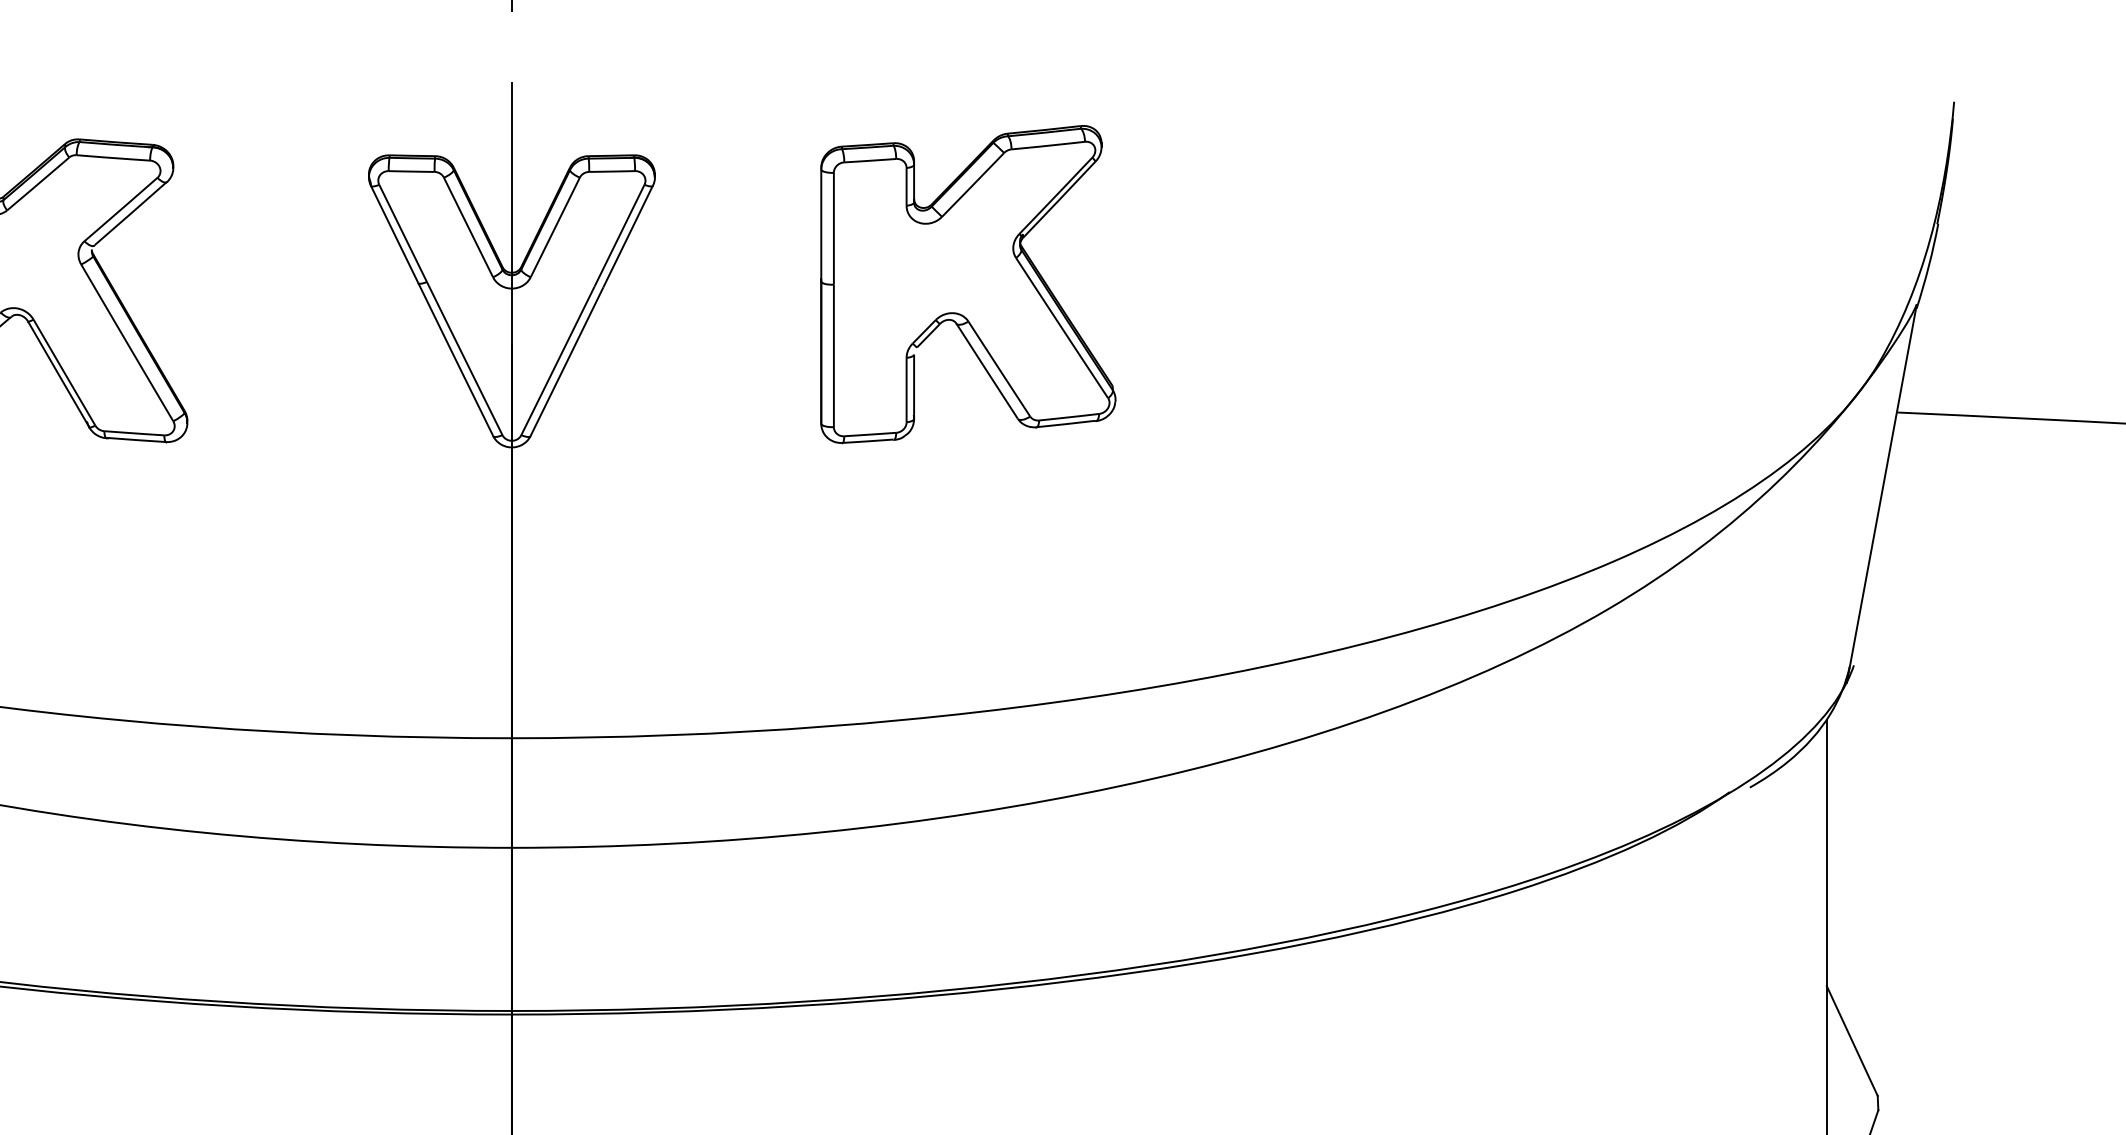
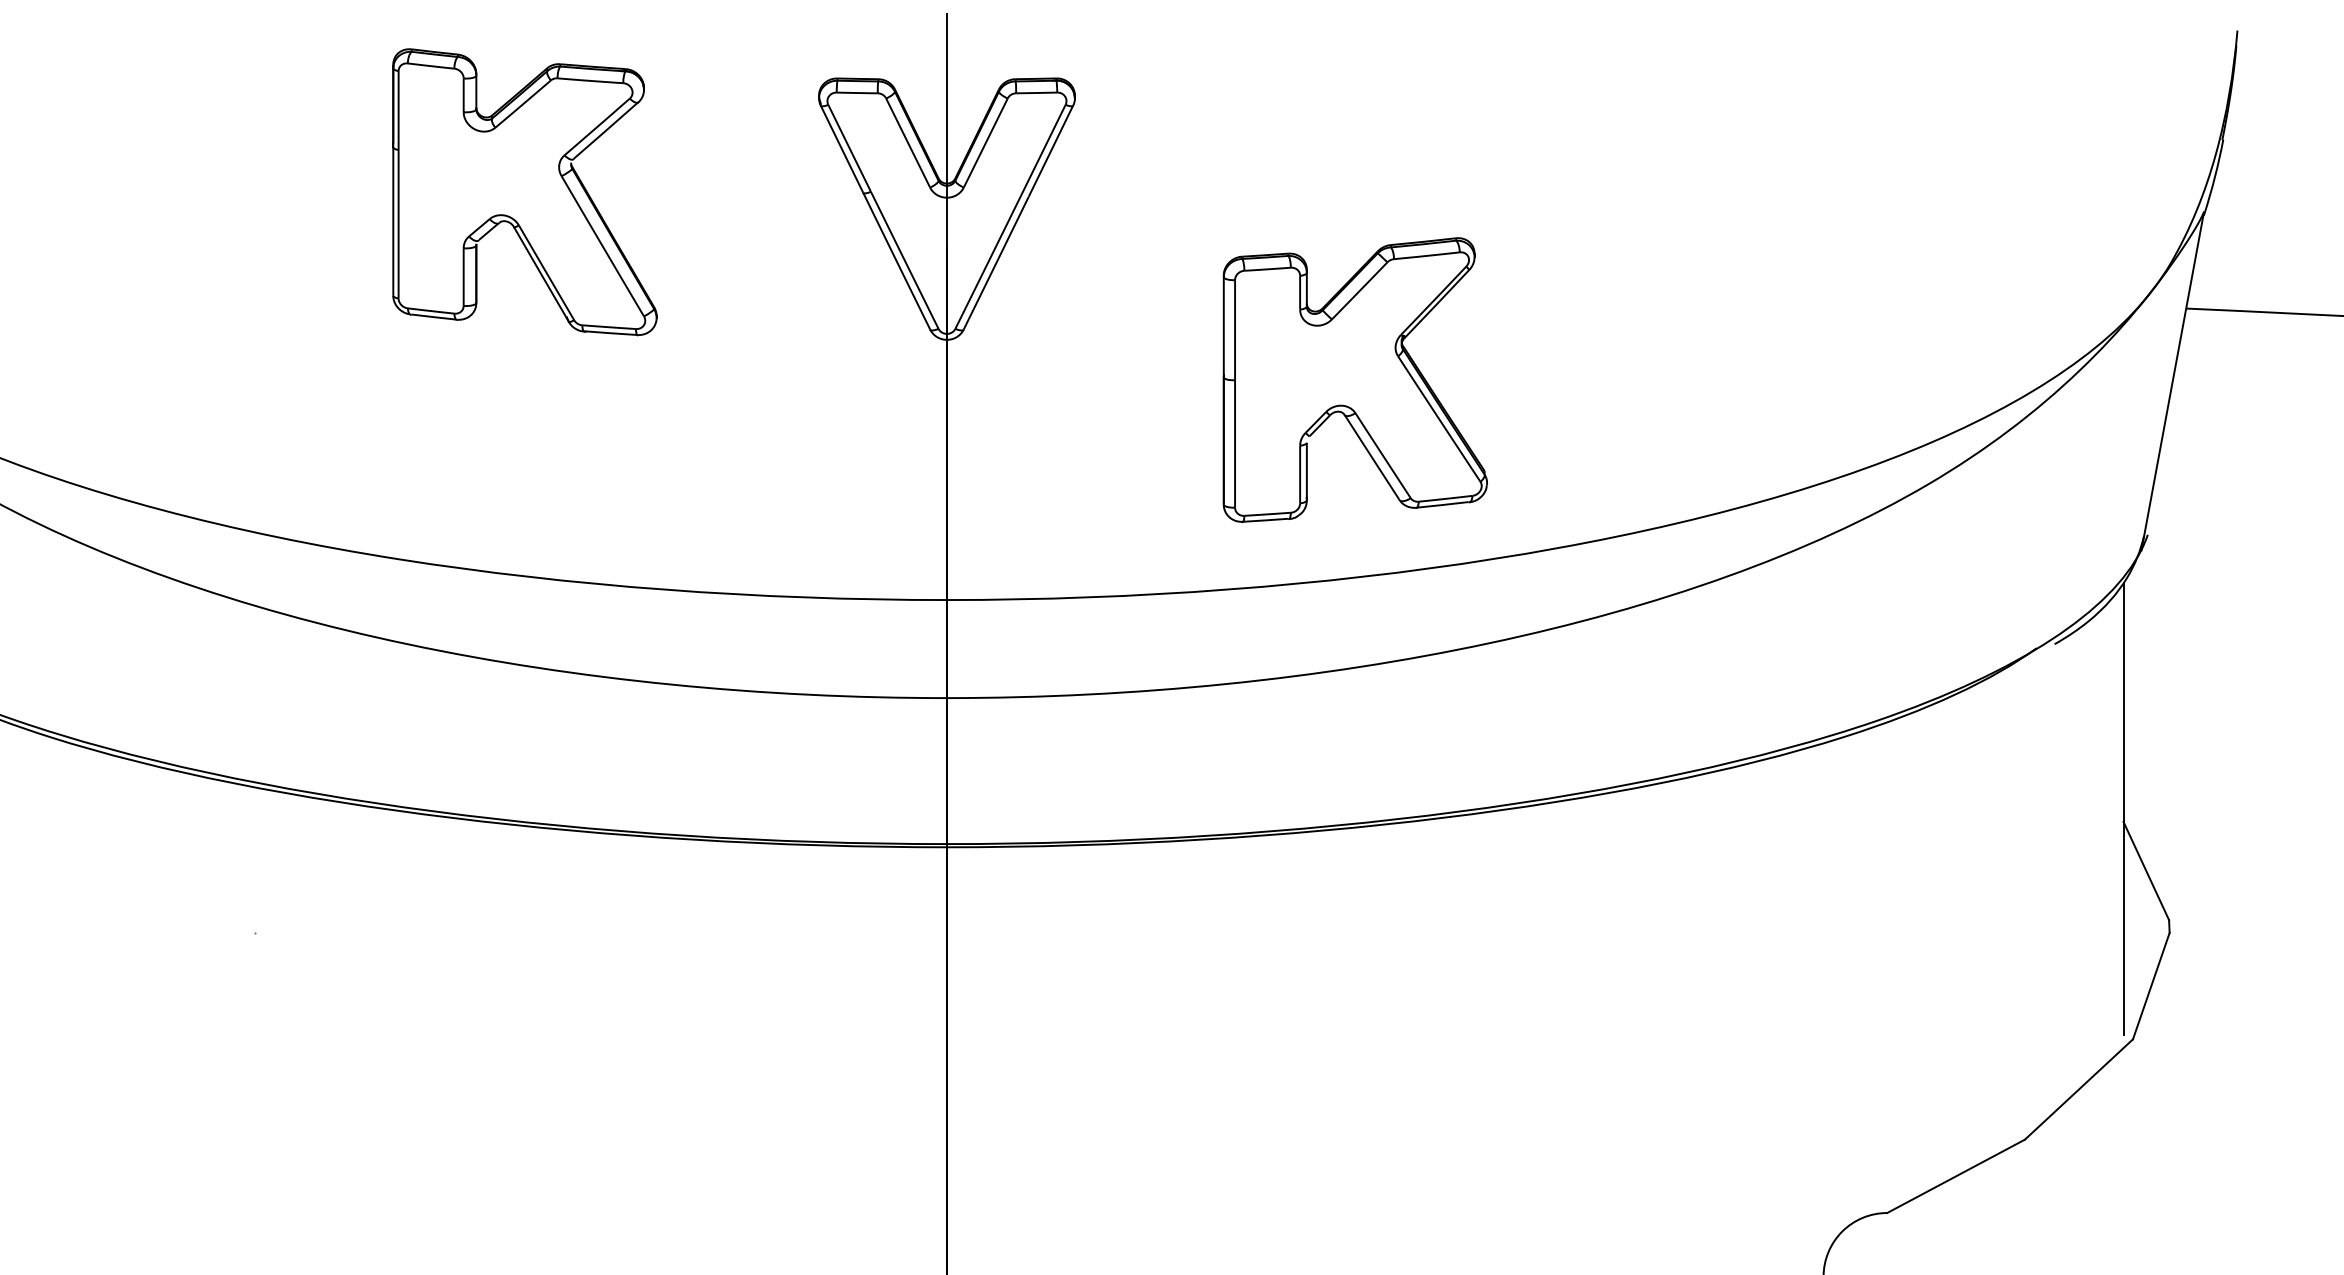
part: (967, 285) -> (1354, 380), moved

